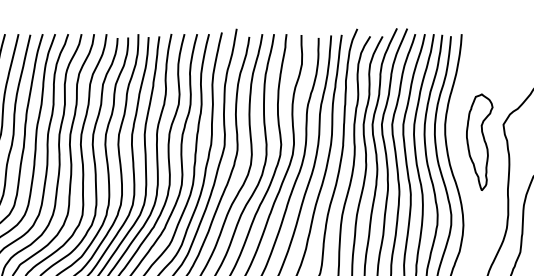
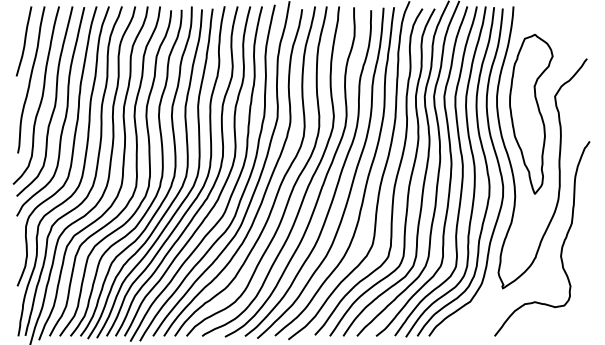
part: (479, 141) -> (531, 113), size x1.67

